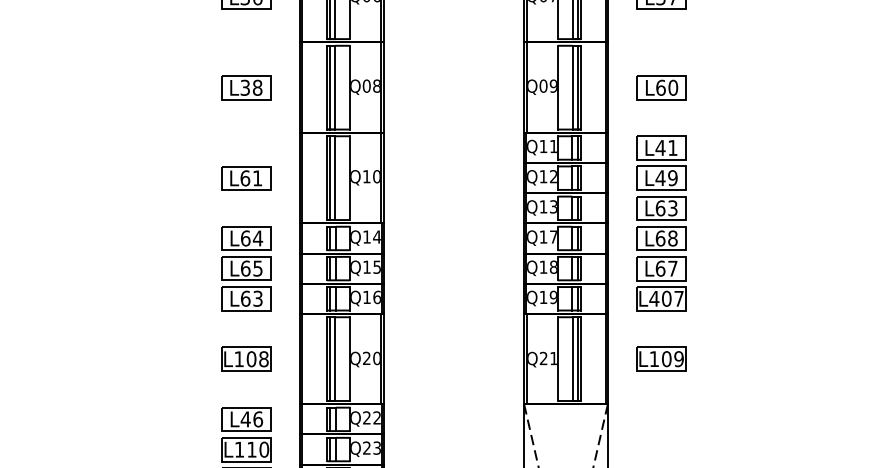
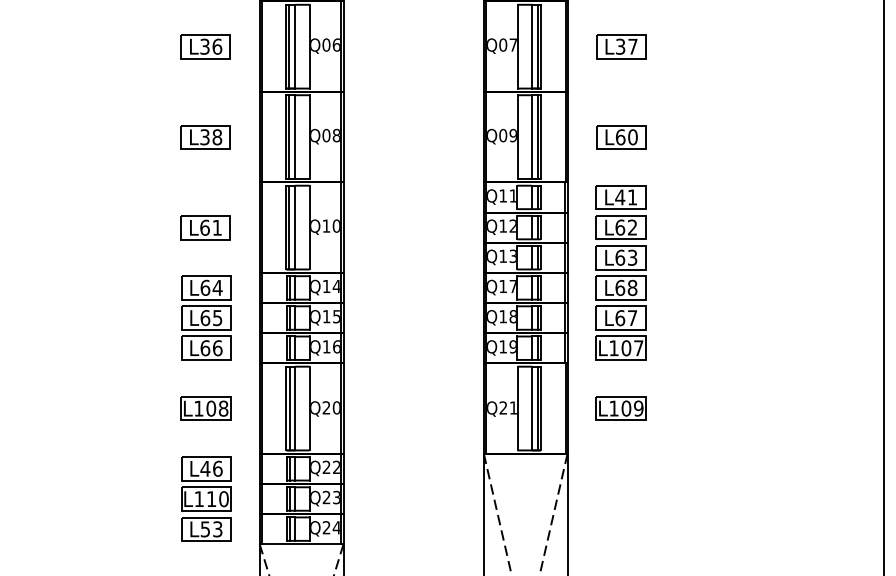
text: (666, 178) -> (626, 227), L49 -> L62
text: (257, 299) -> (217, 348), L63 -> L66
text: (654, 299) -> (614, 348), L407 -> L107

